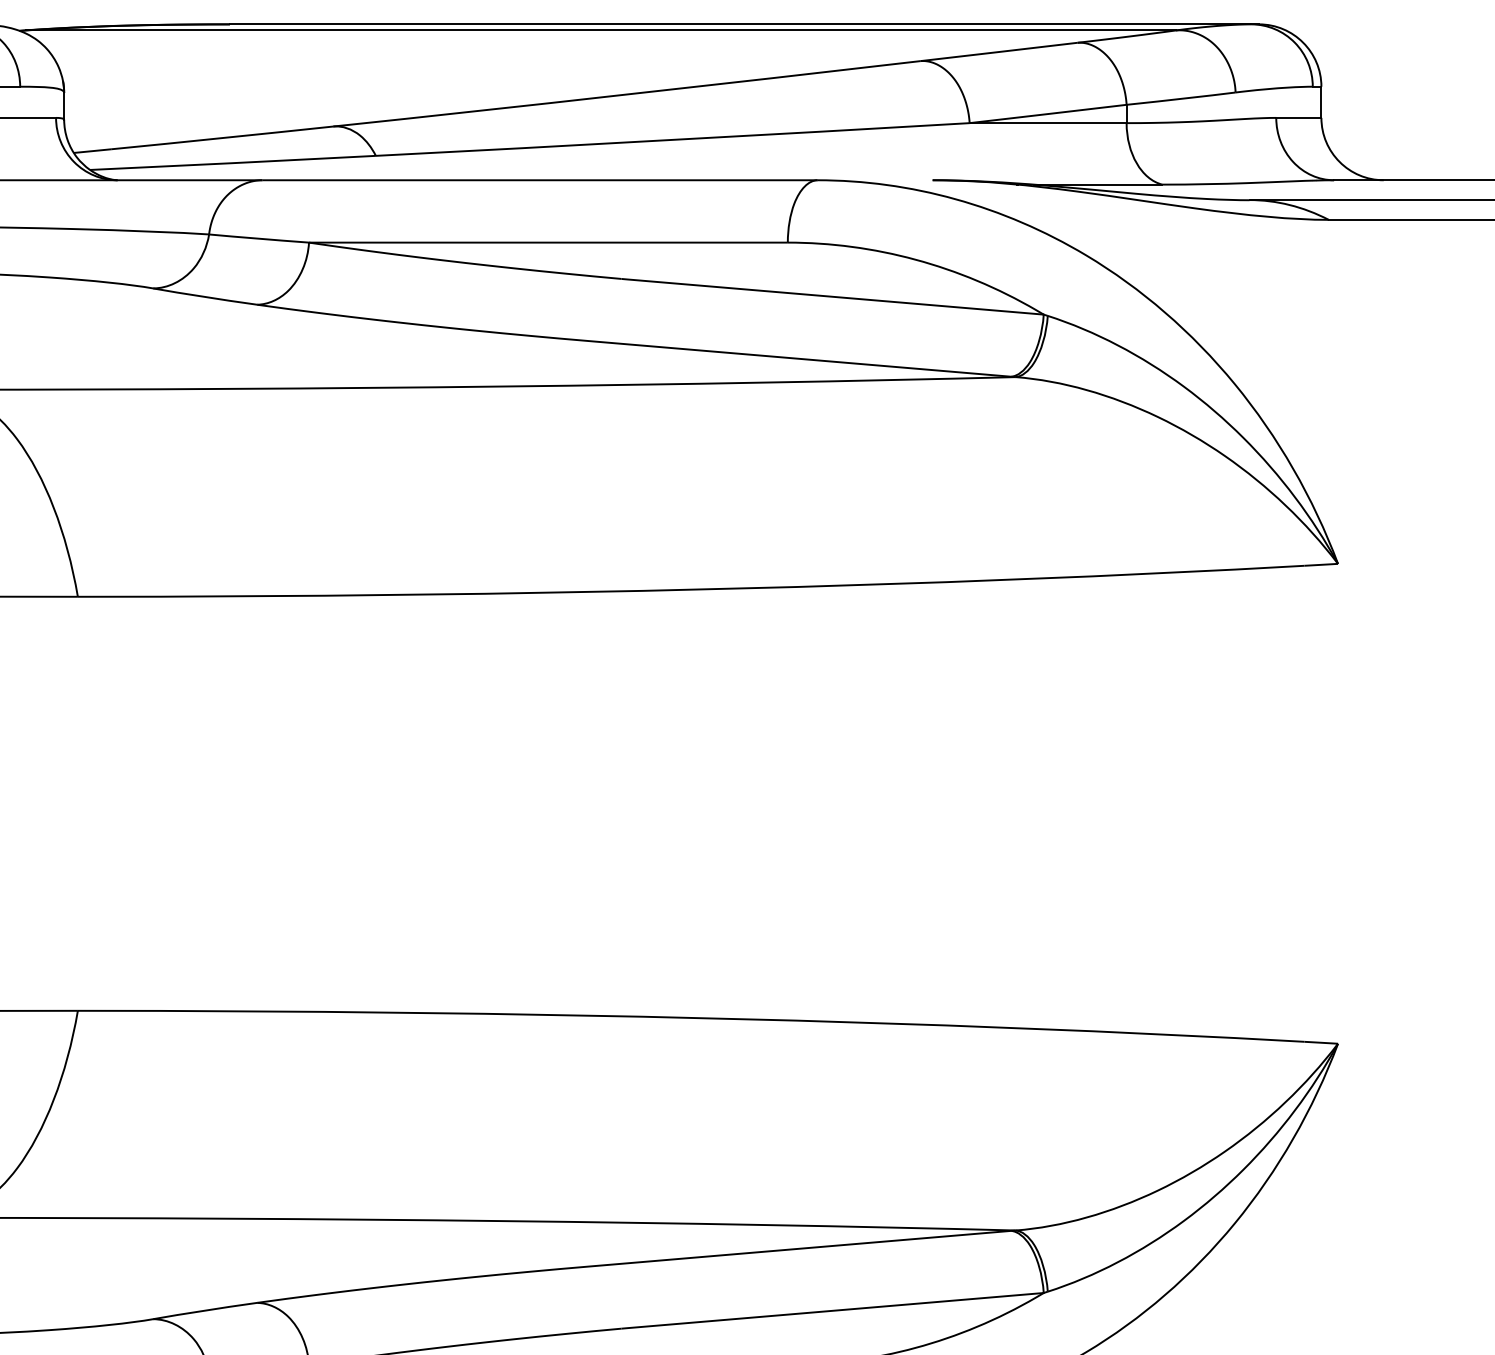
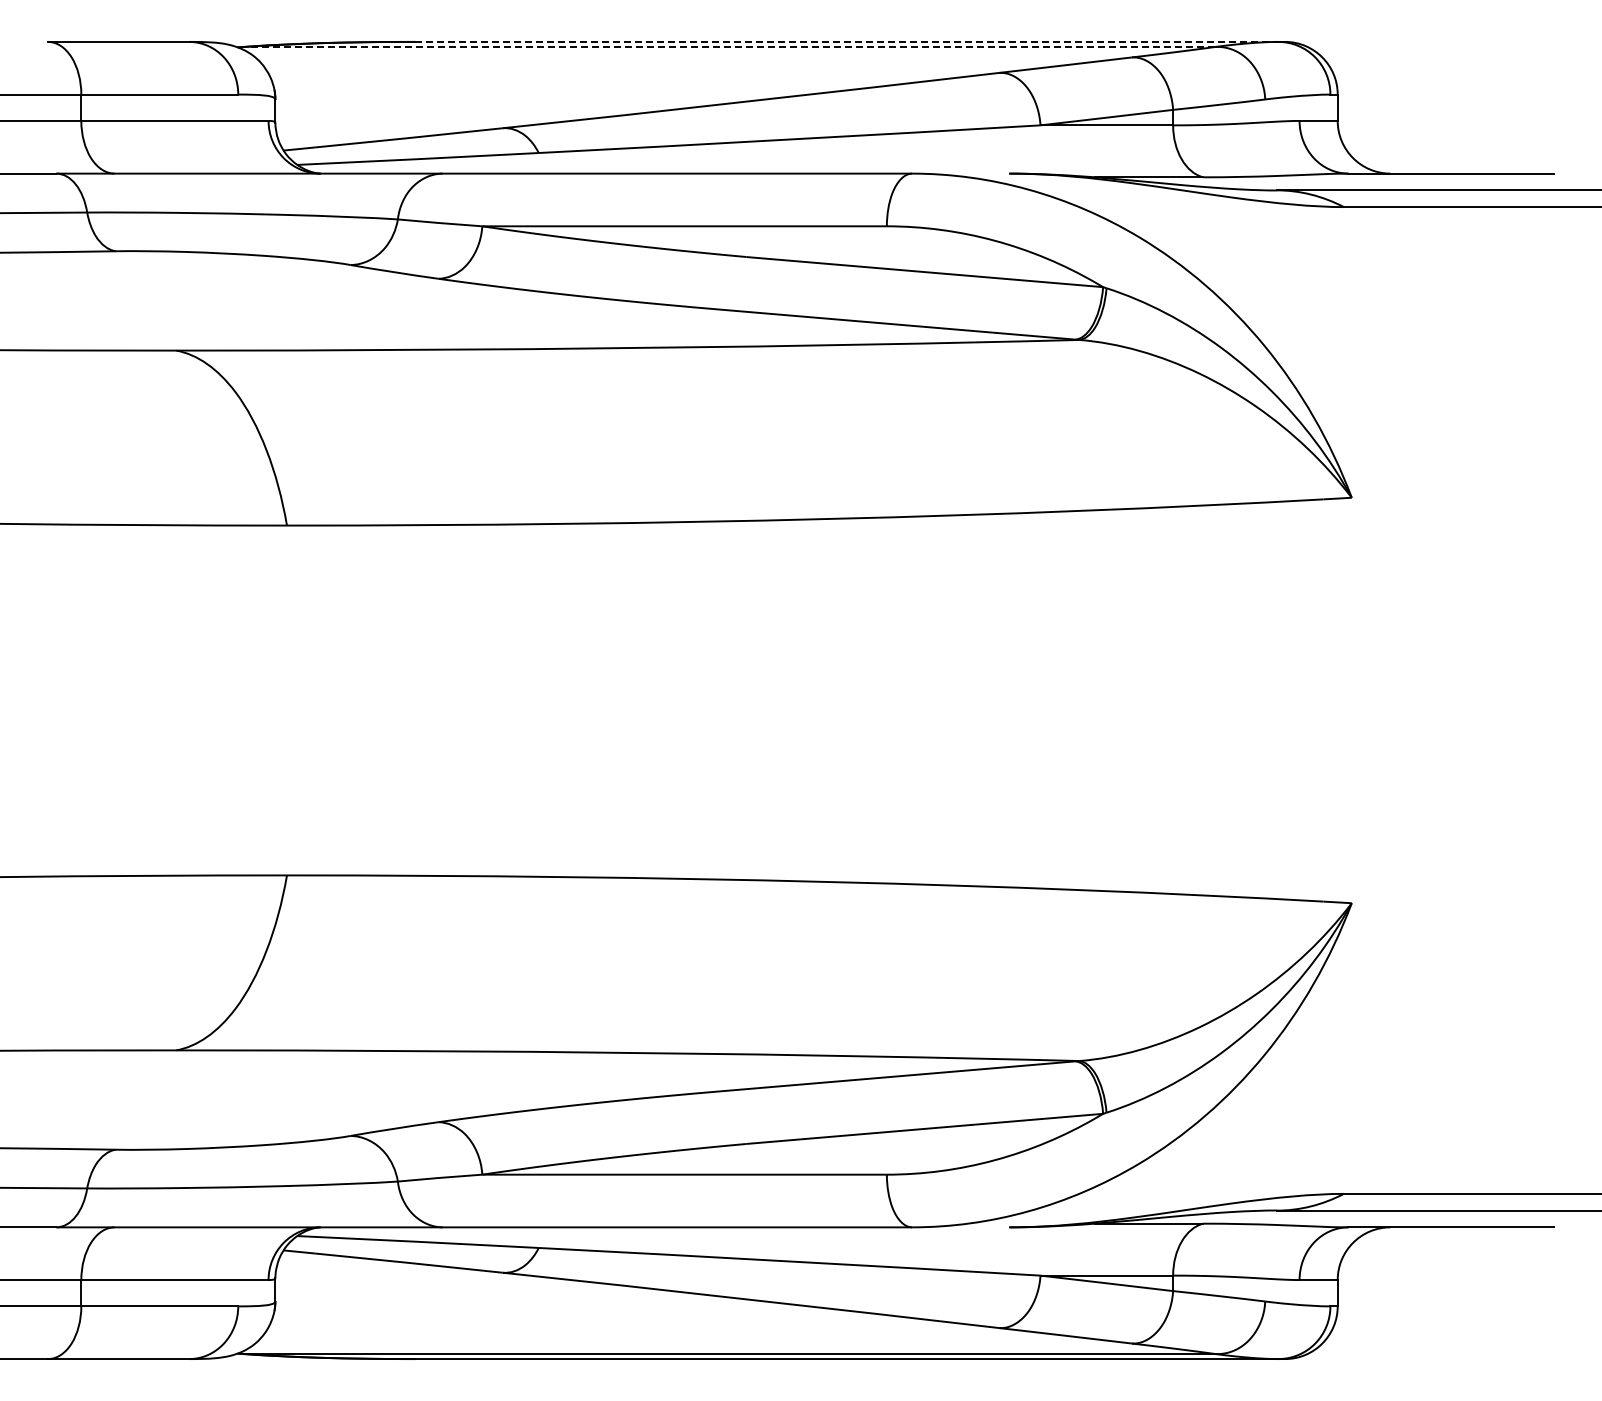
line: (740, 23) -> (846, 41), solid -> dashed
line: (600, 30) -> (728, 47), solid -> dashed

